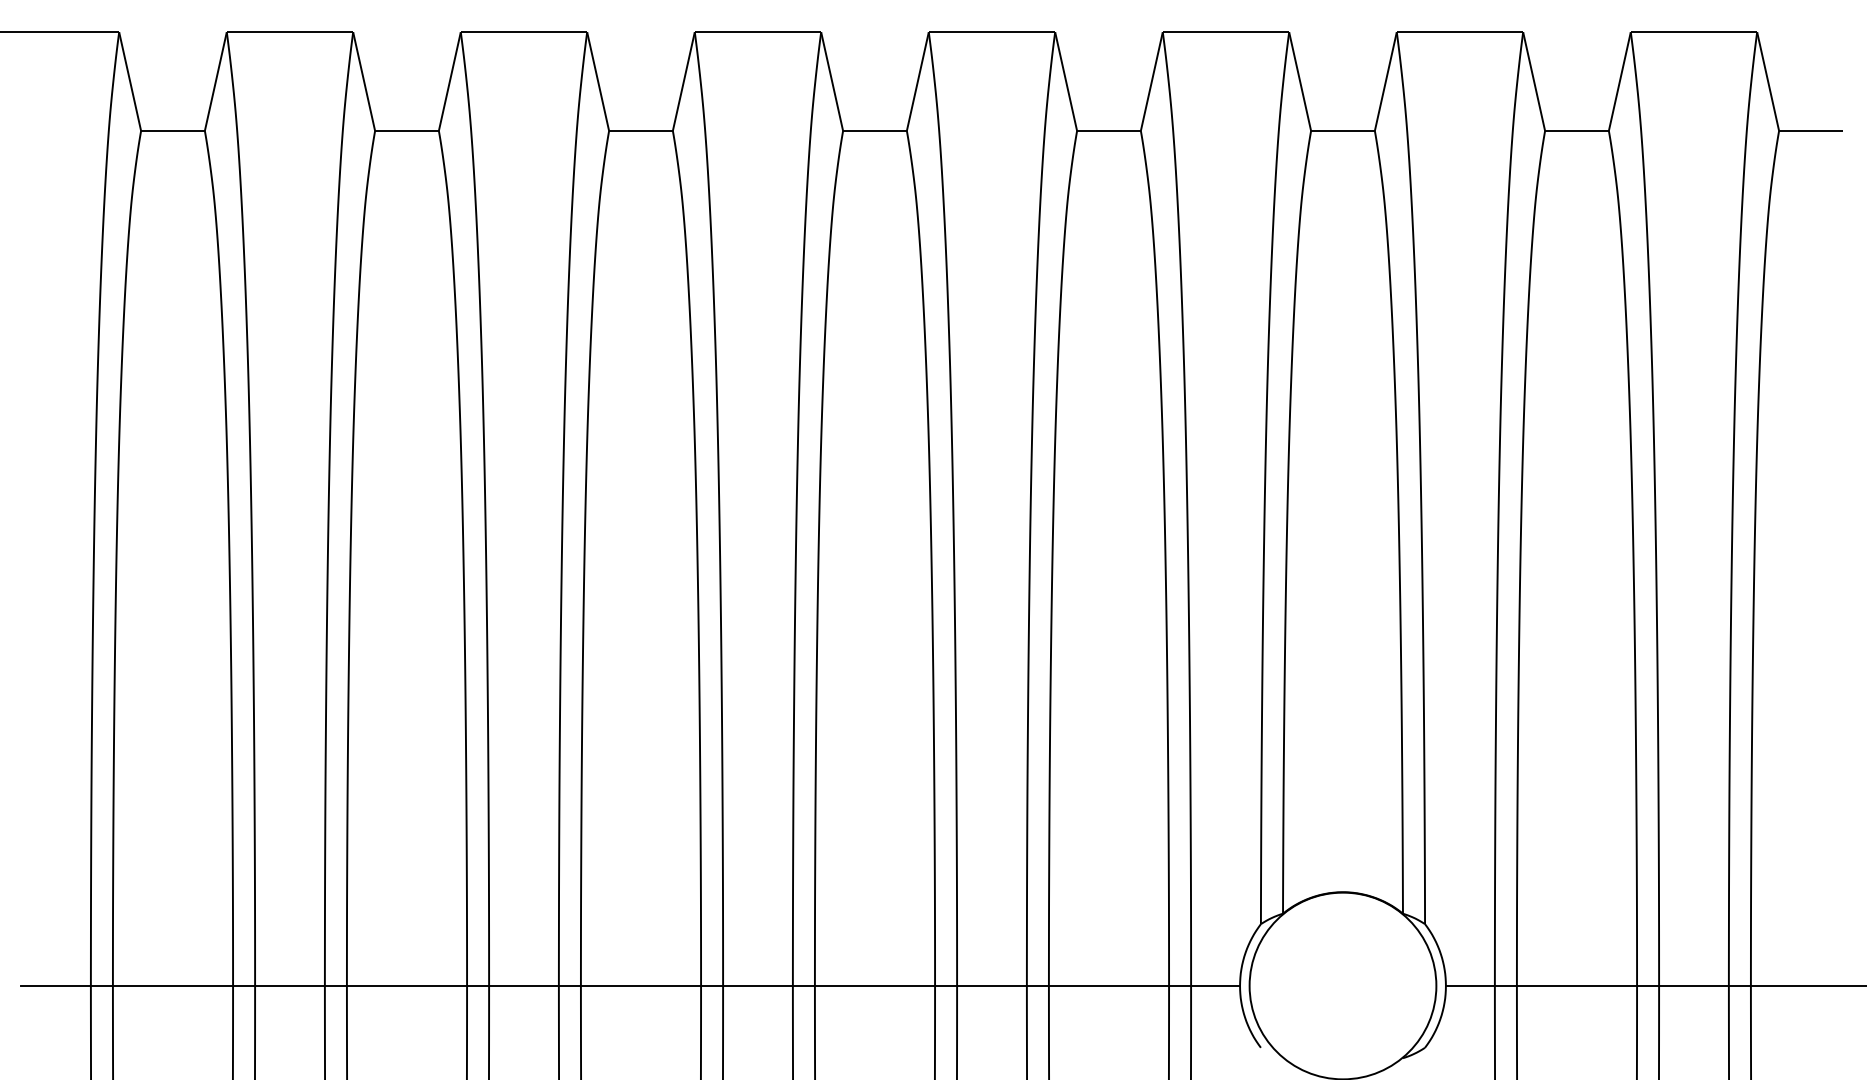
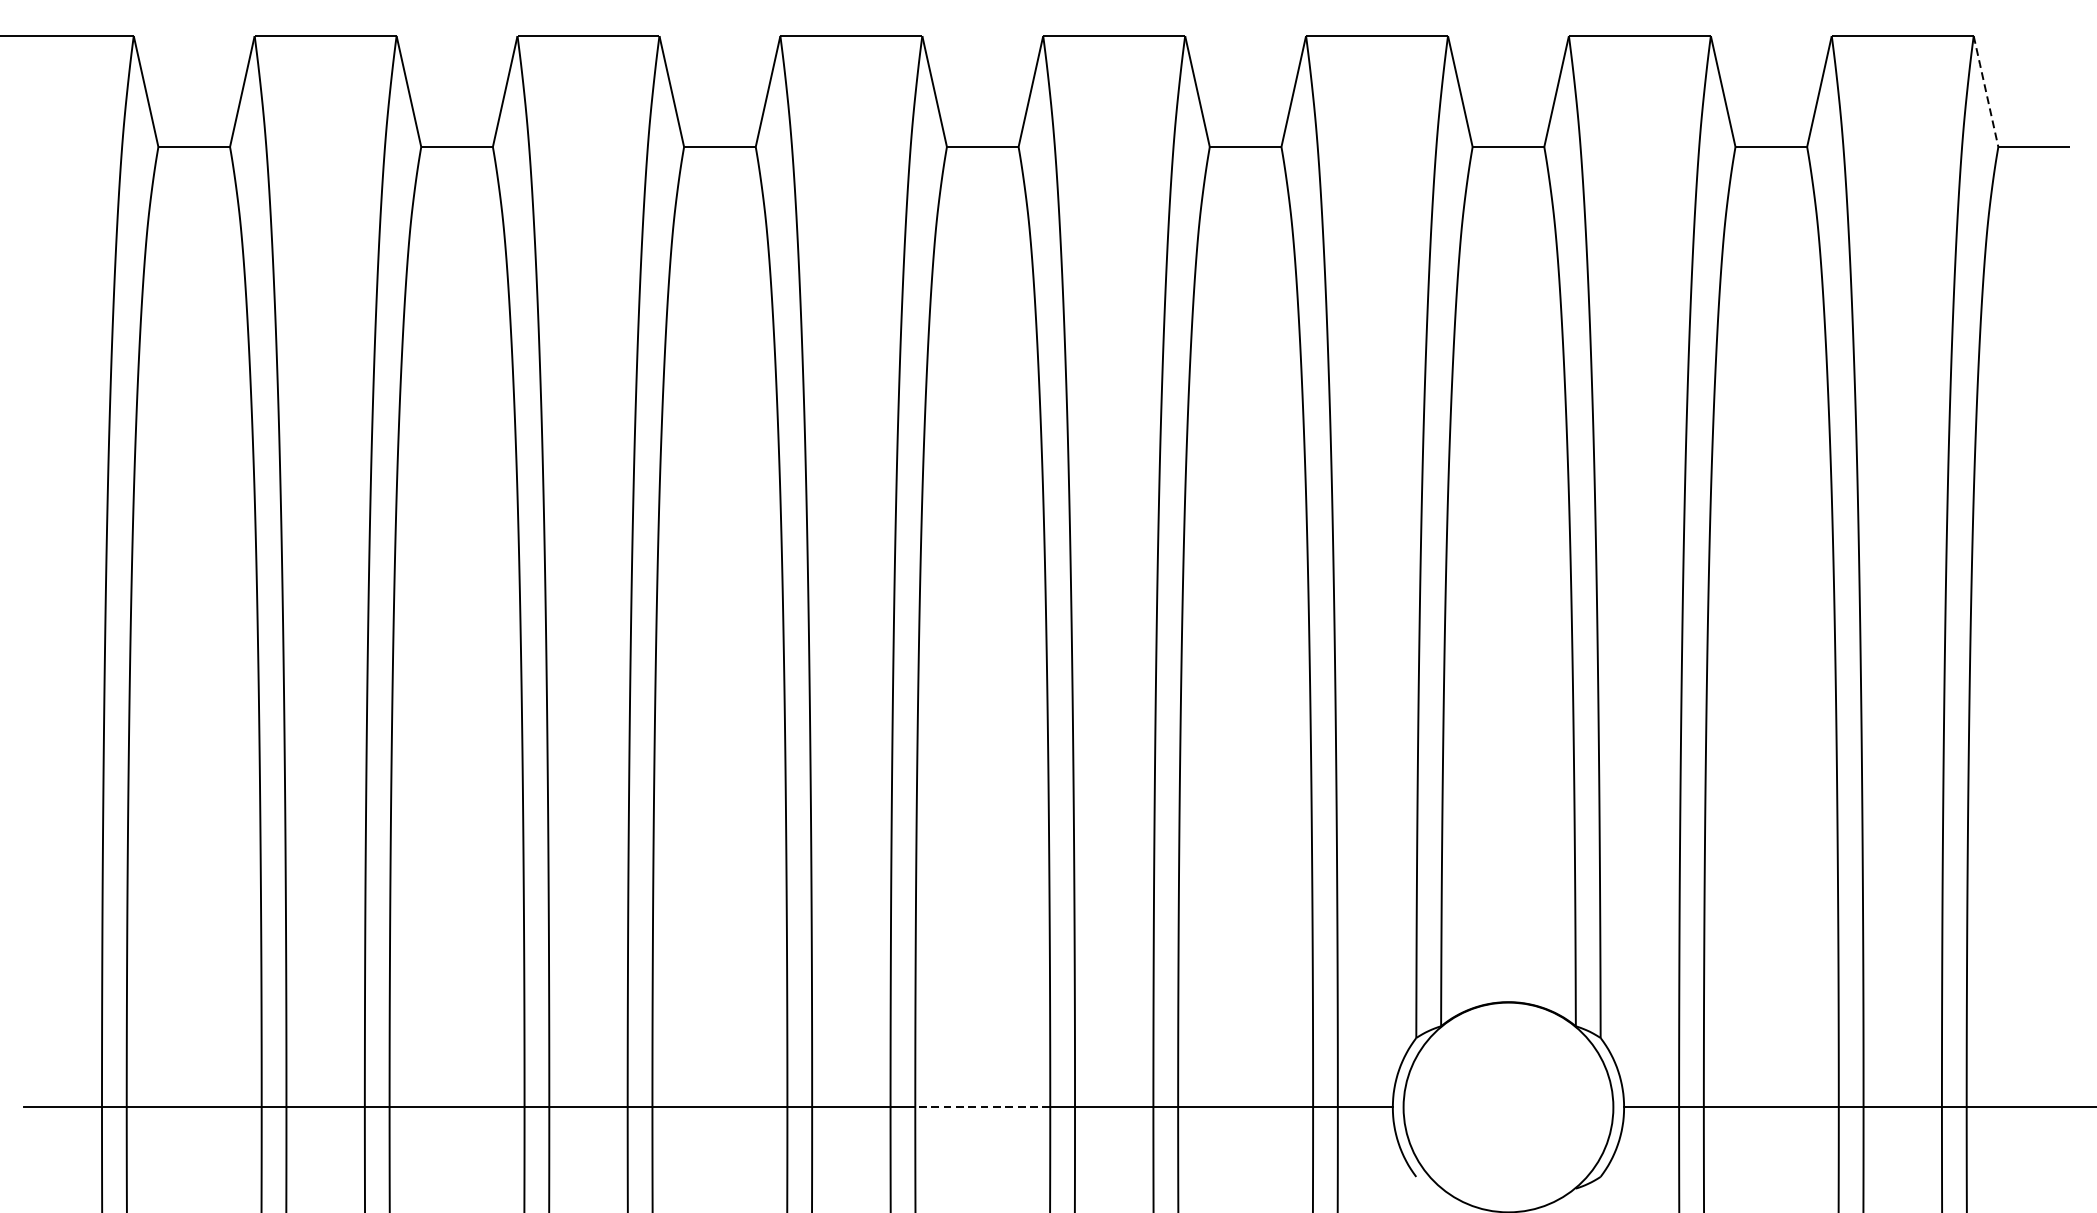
line: (1768, 82) -> (1986, 92), solid -> dashed
line: (874, 985) -> (982, 1106), solid -> dashed

